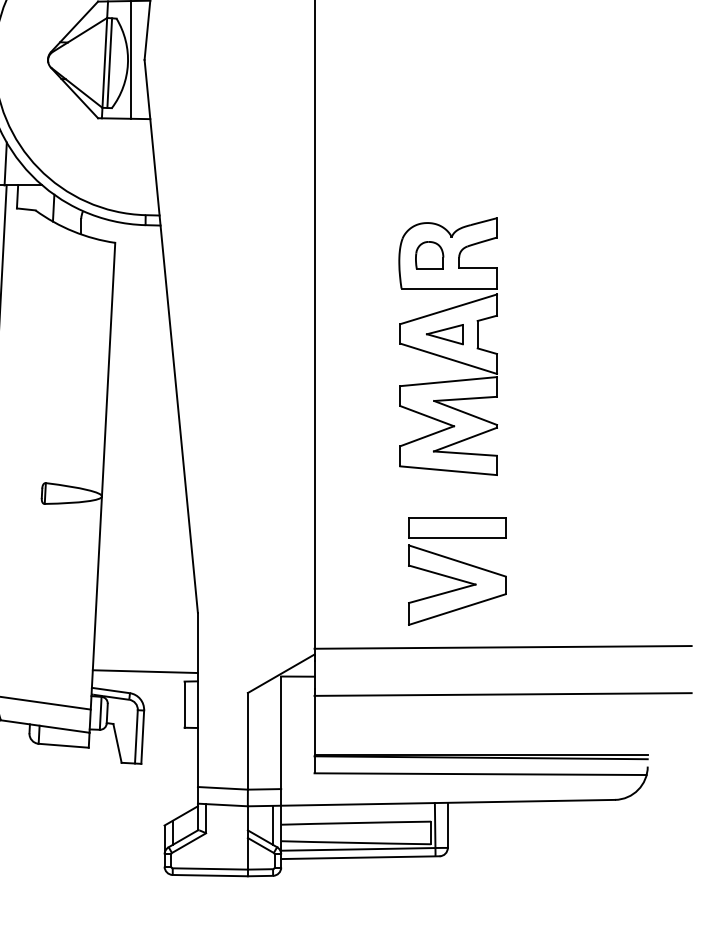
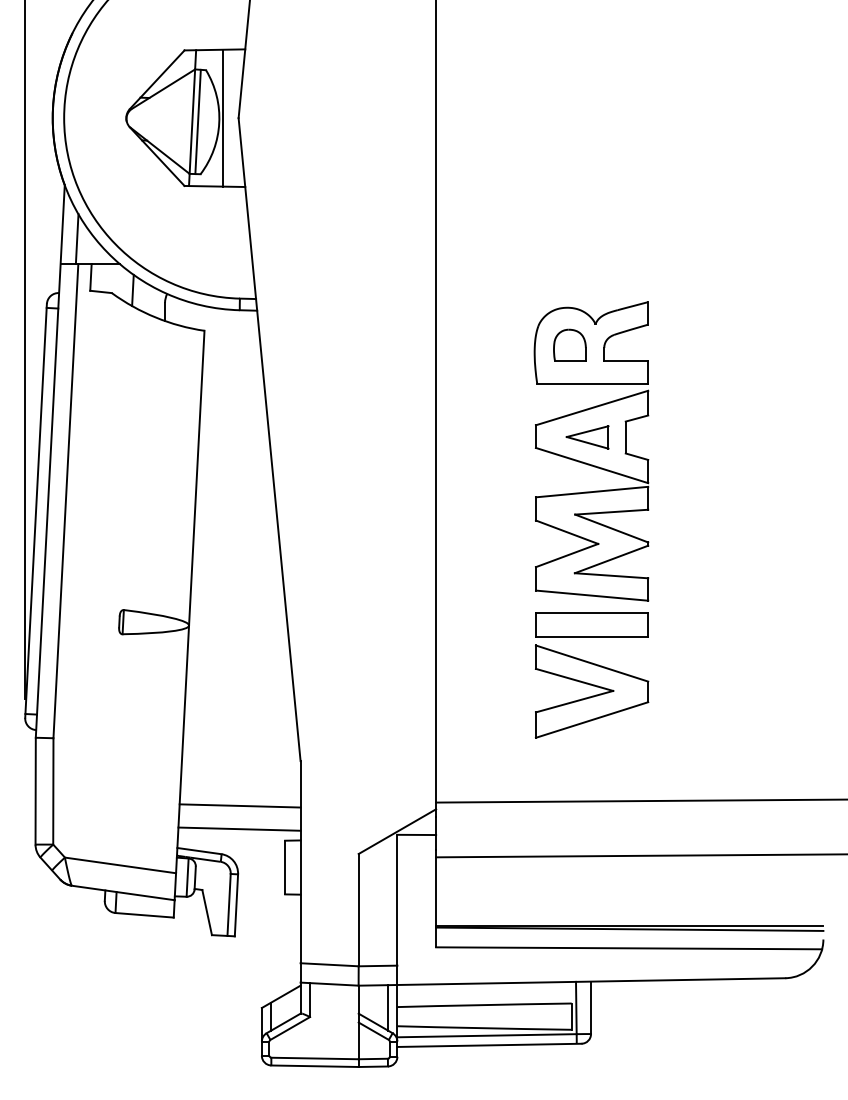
part: (456, 571) -> (591, 675), moved
line: (145, 651) -> (239, 805), added

